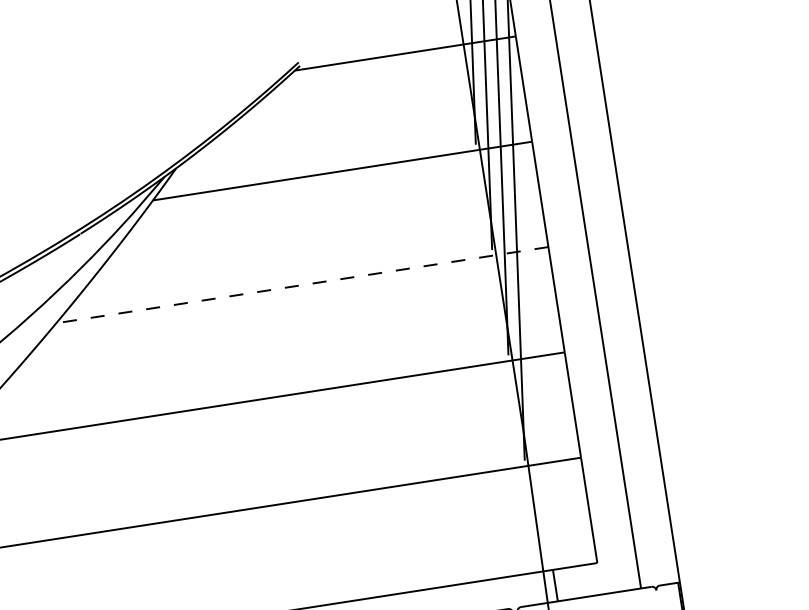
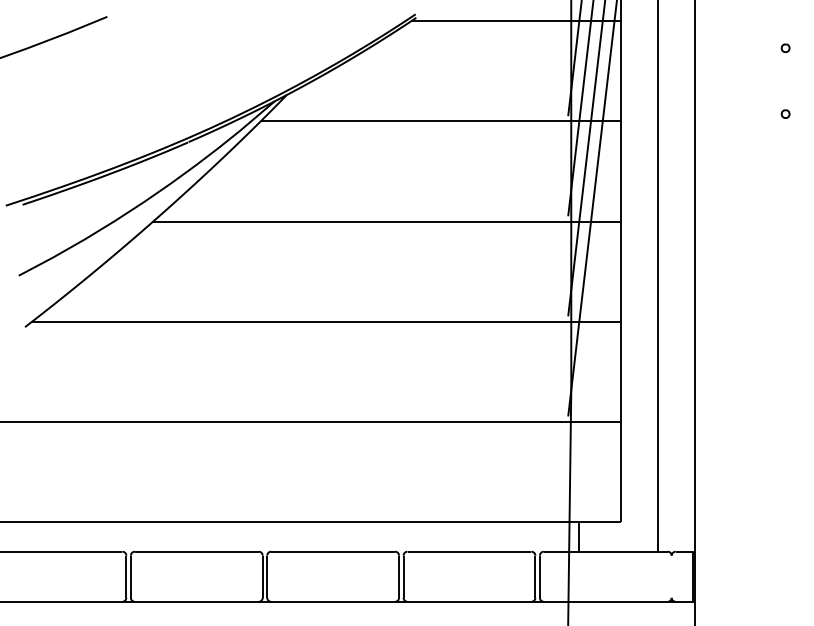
part: (693, 38) -> (785, 48), added
part: (704, 106) -> (785, 113), added
line: (302, 284) -> (387, 221), dashed -> solid

